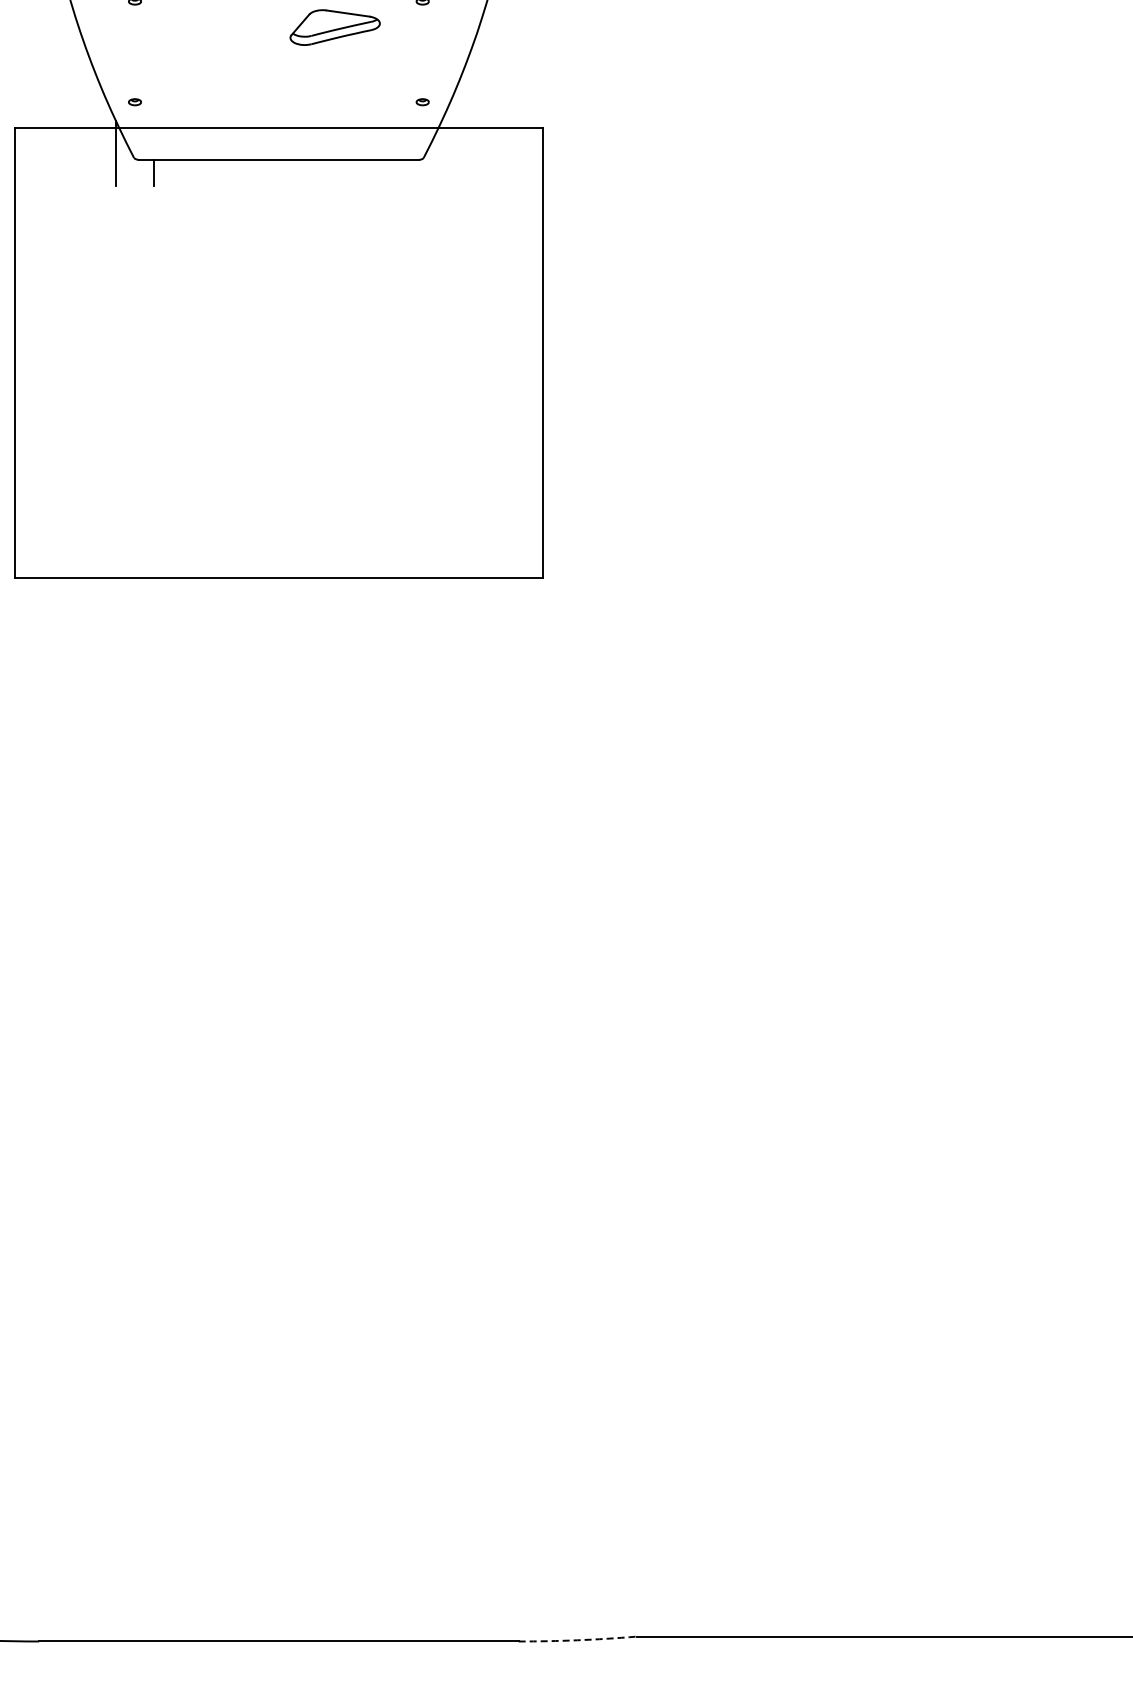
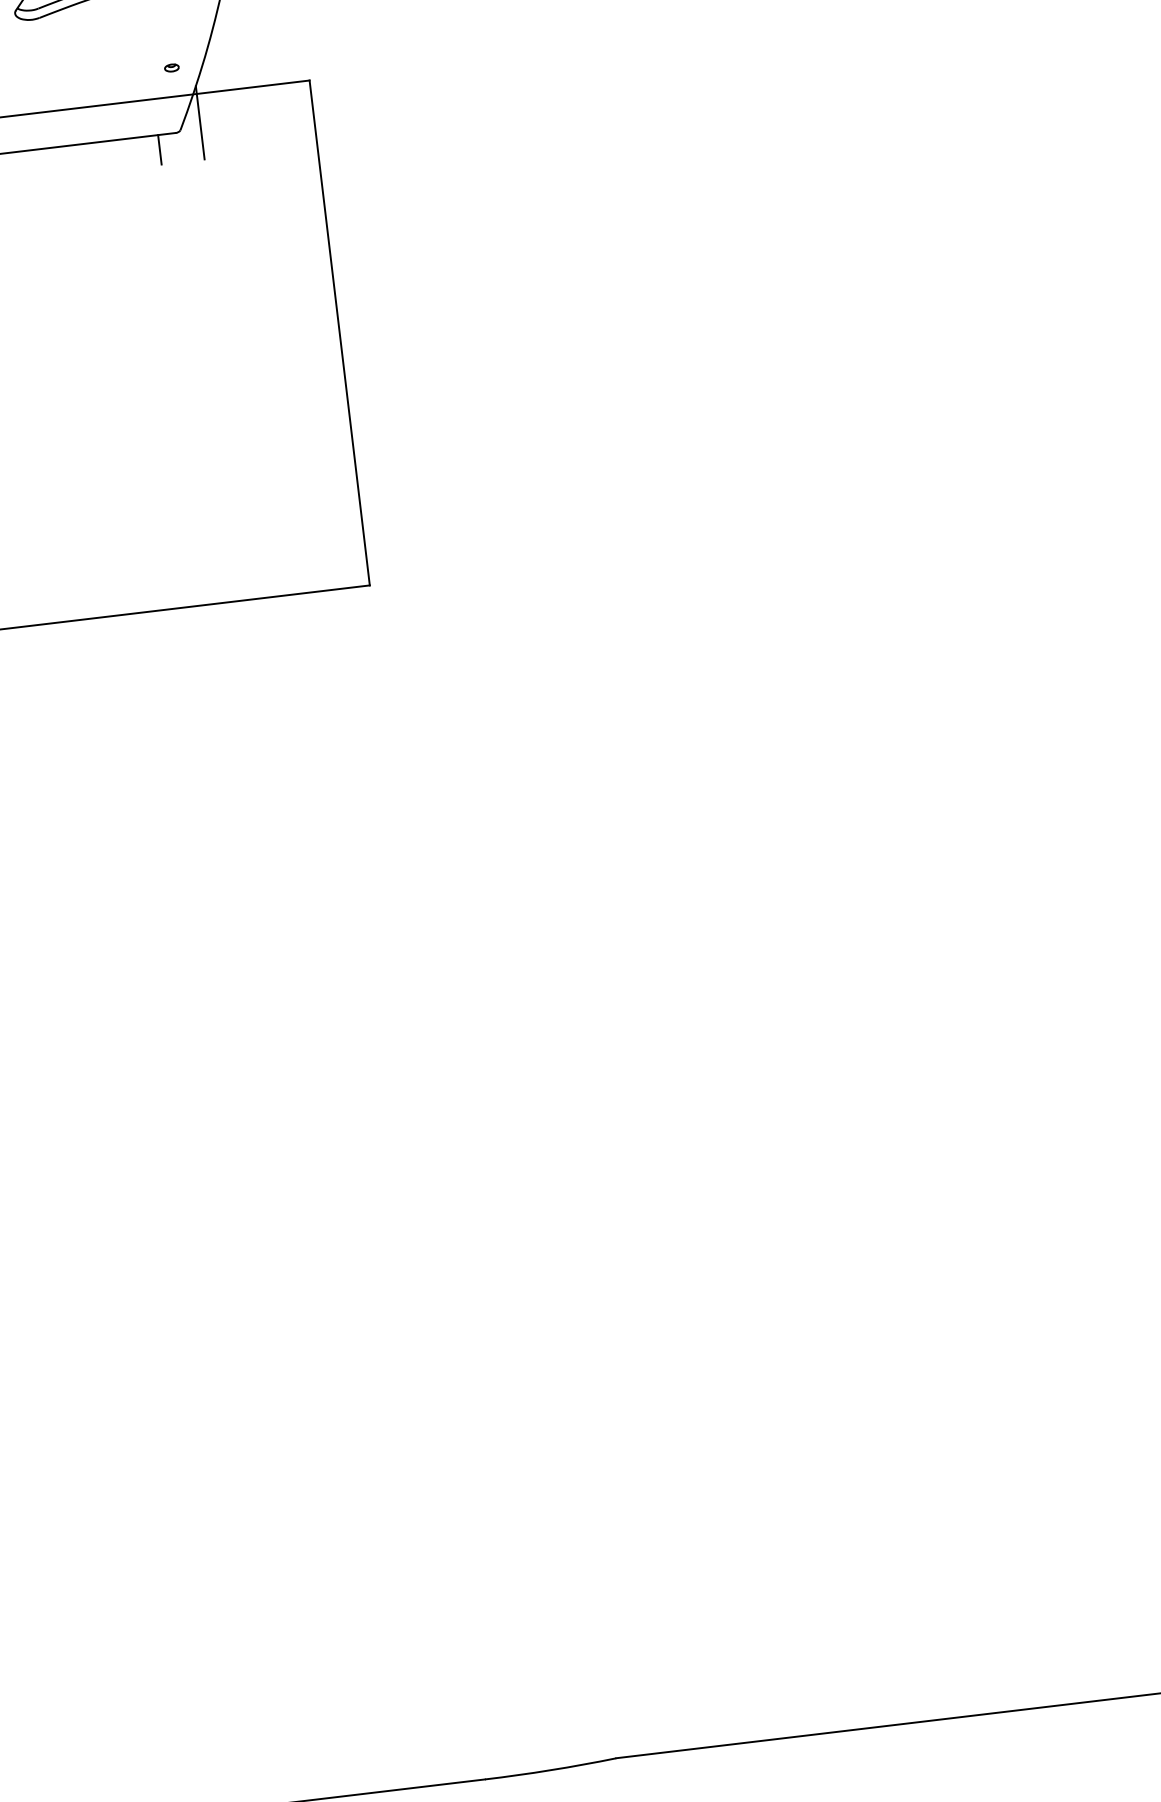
line: (441, 153) -> (199, 122), added
line: (403, 172) -> (159, 149), added
arc: (577, 1640) -> (550, 1770), dashed -> solid

